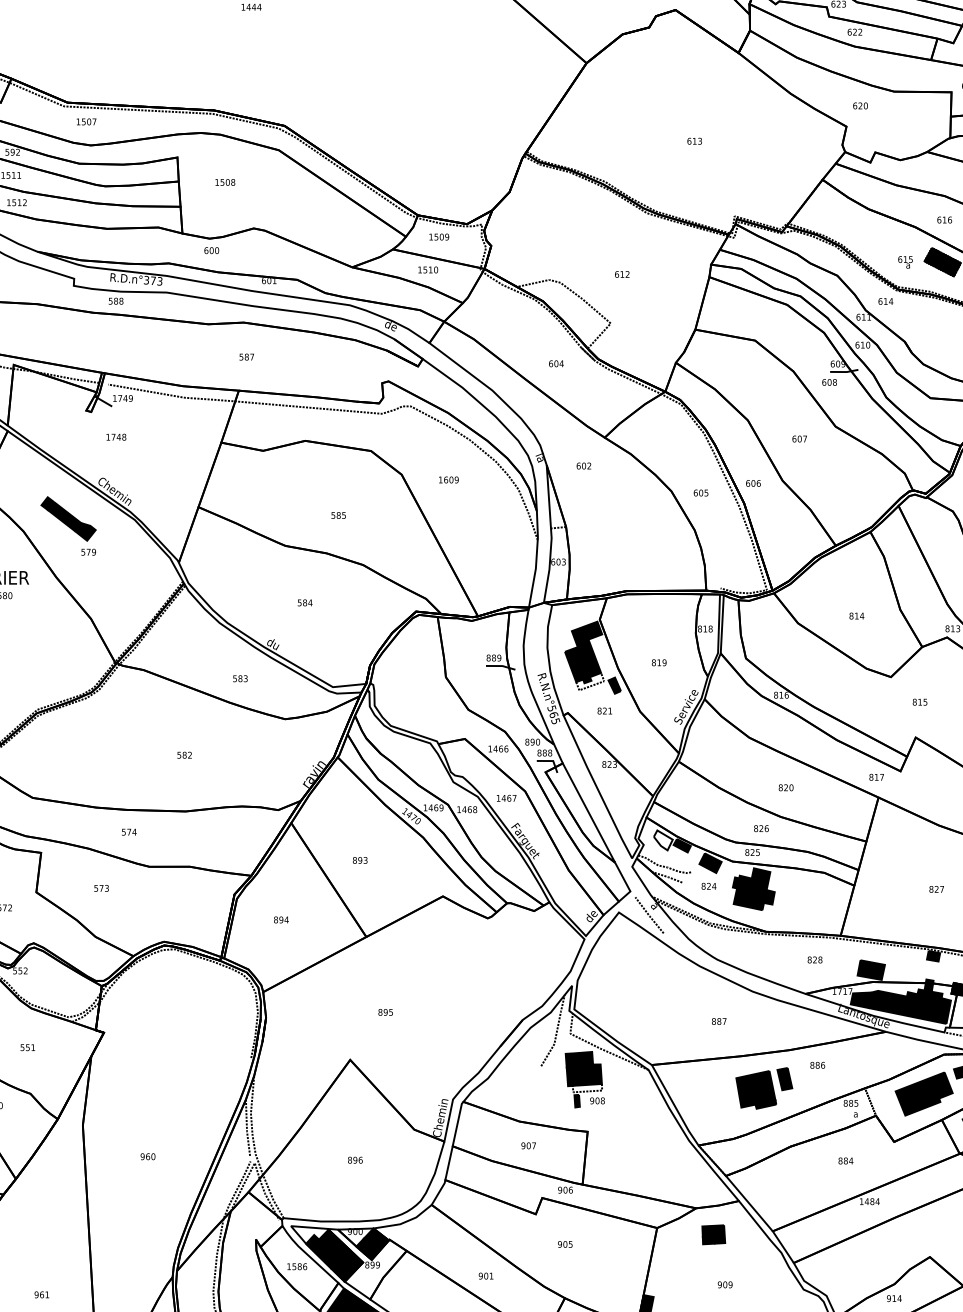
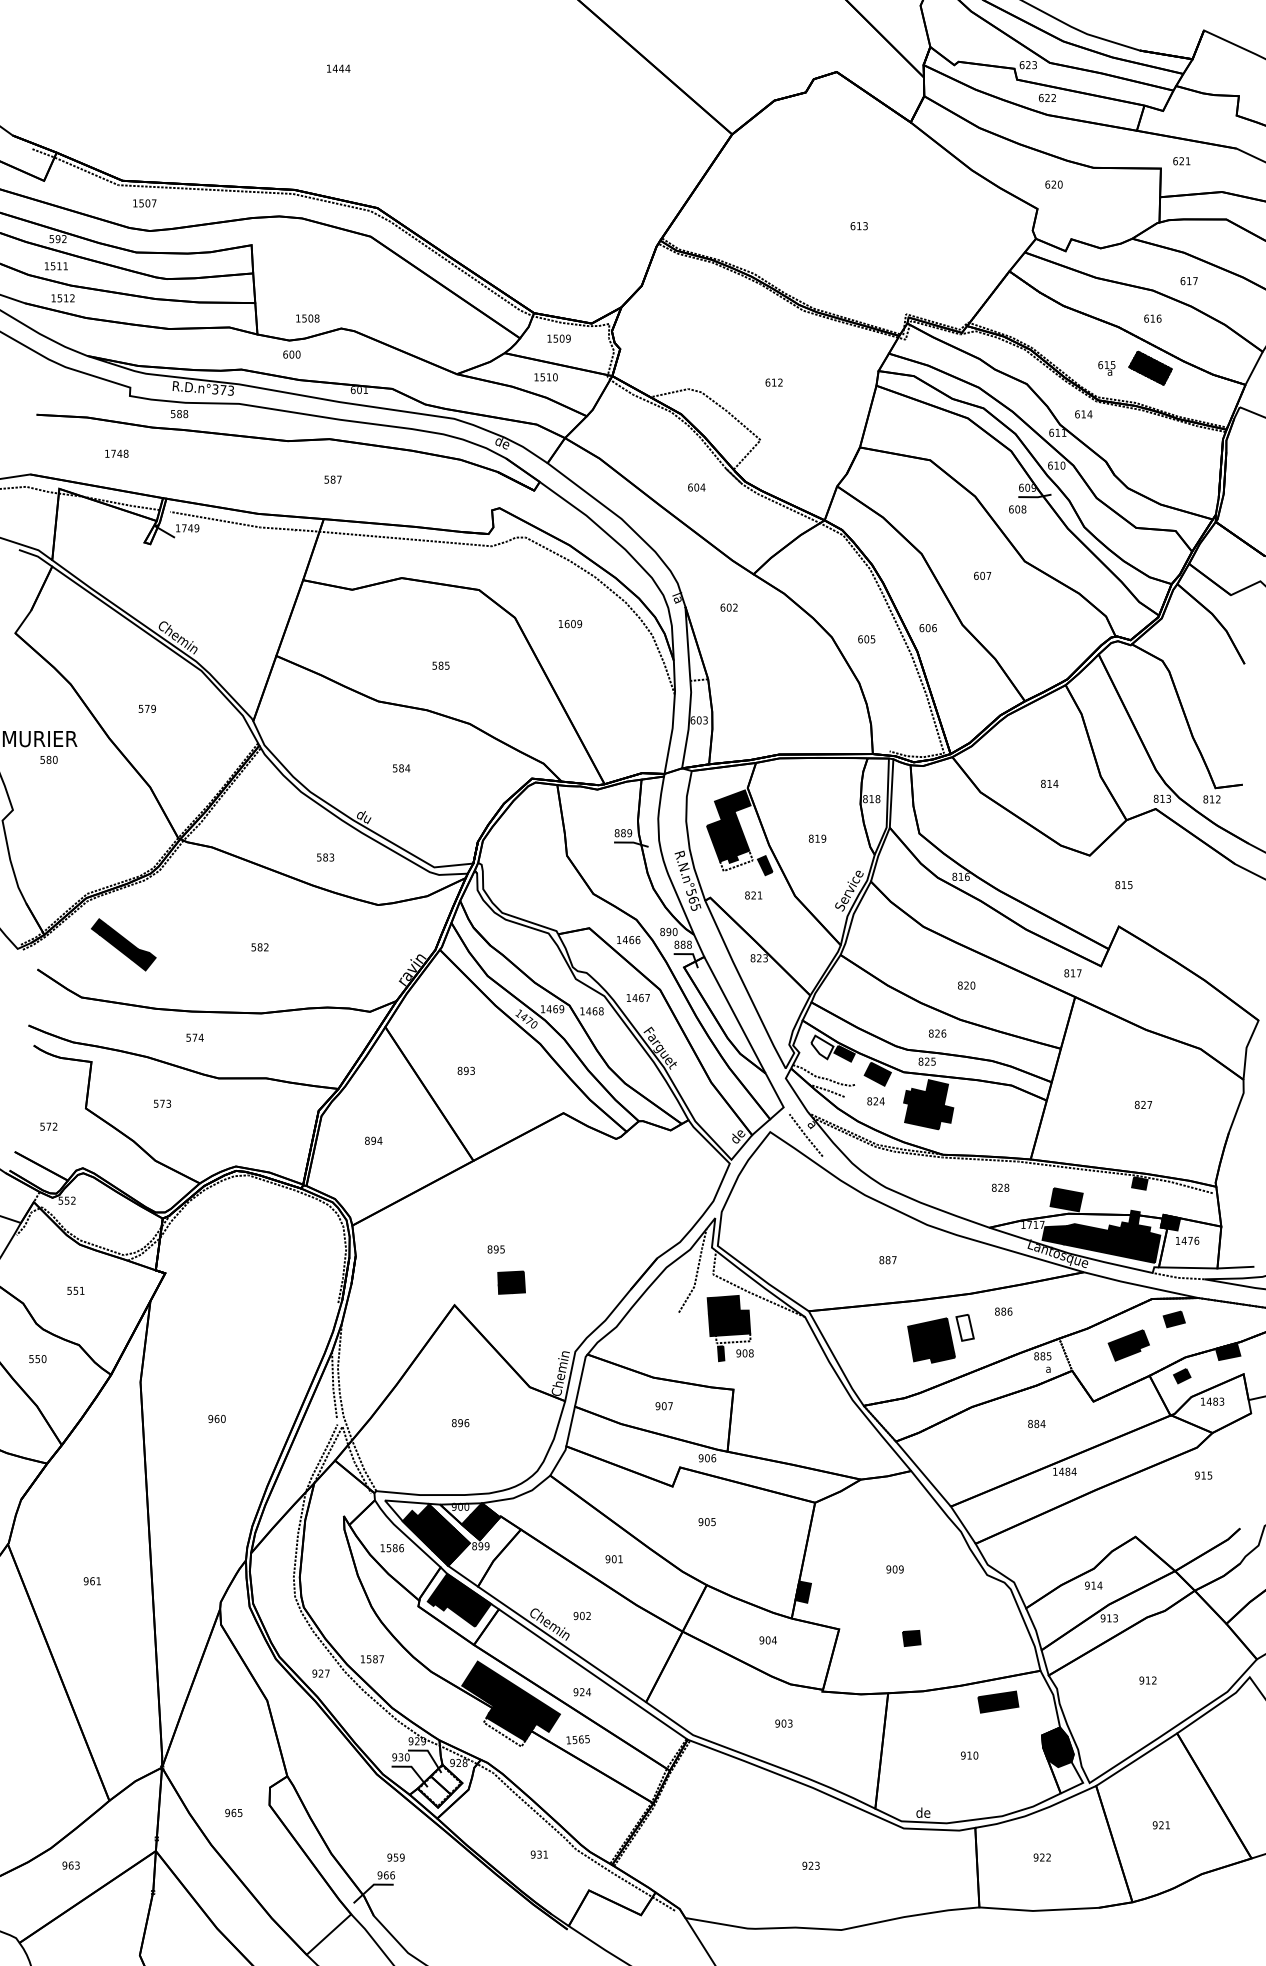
text: (225, 182) -> (307, 318), moved
text: (116, 436) -> (116, 453), moved
part: (68, 518) -> (123, 944), moved
fill: (784, 1078) -> (964, 1327), removed
part: (923, 1094) -> (1128, 1345), size x0.6
part: (713, 1234) -> (511, 1282), moved

